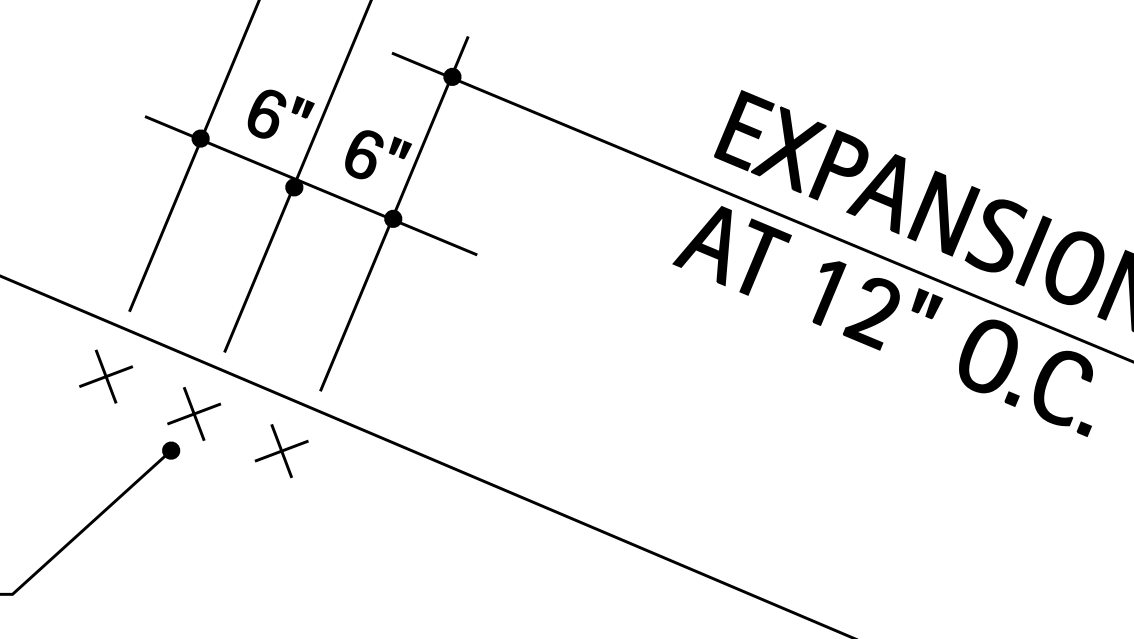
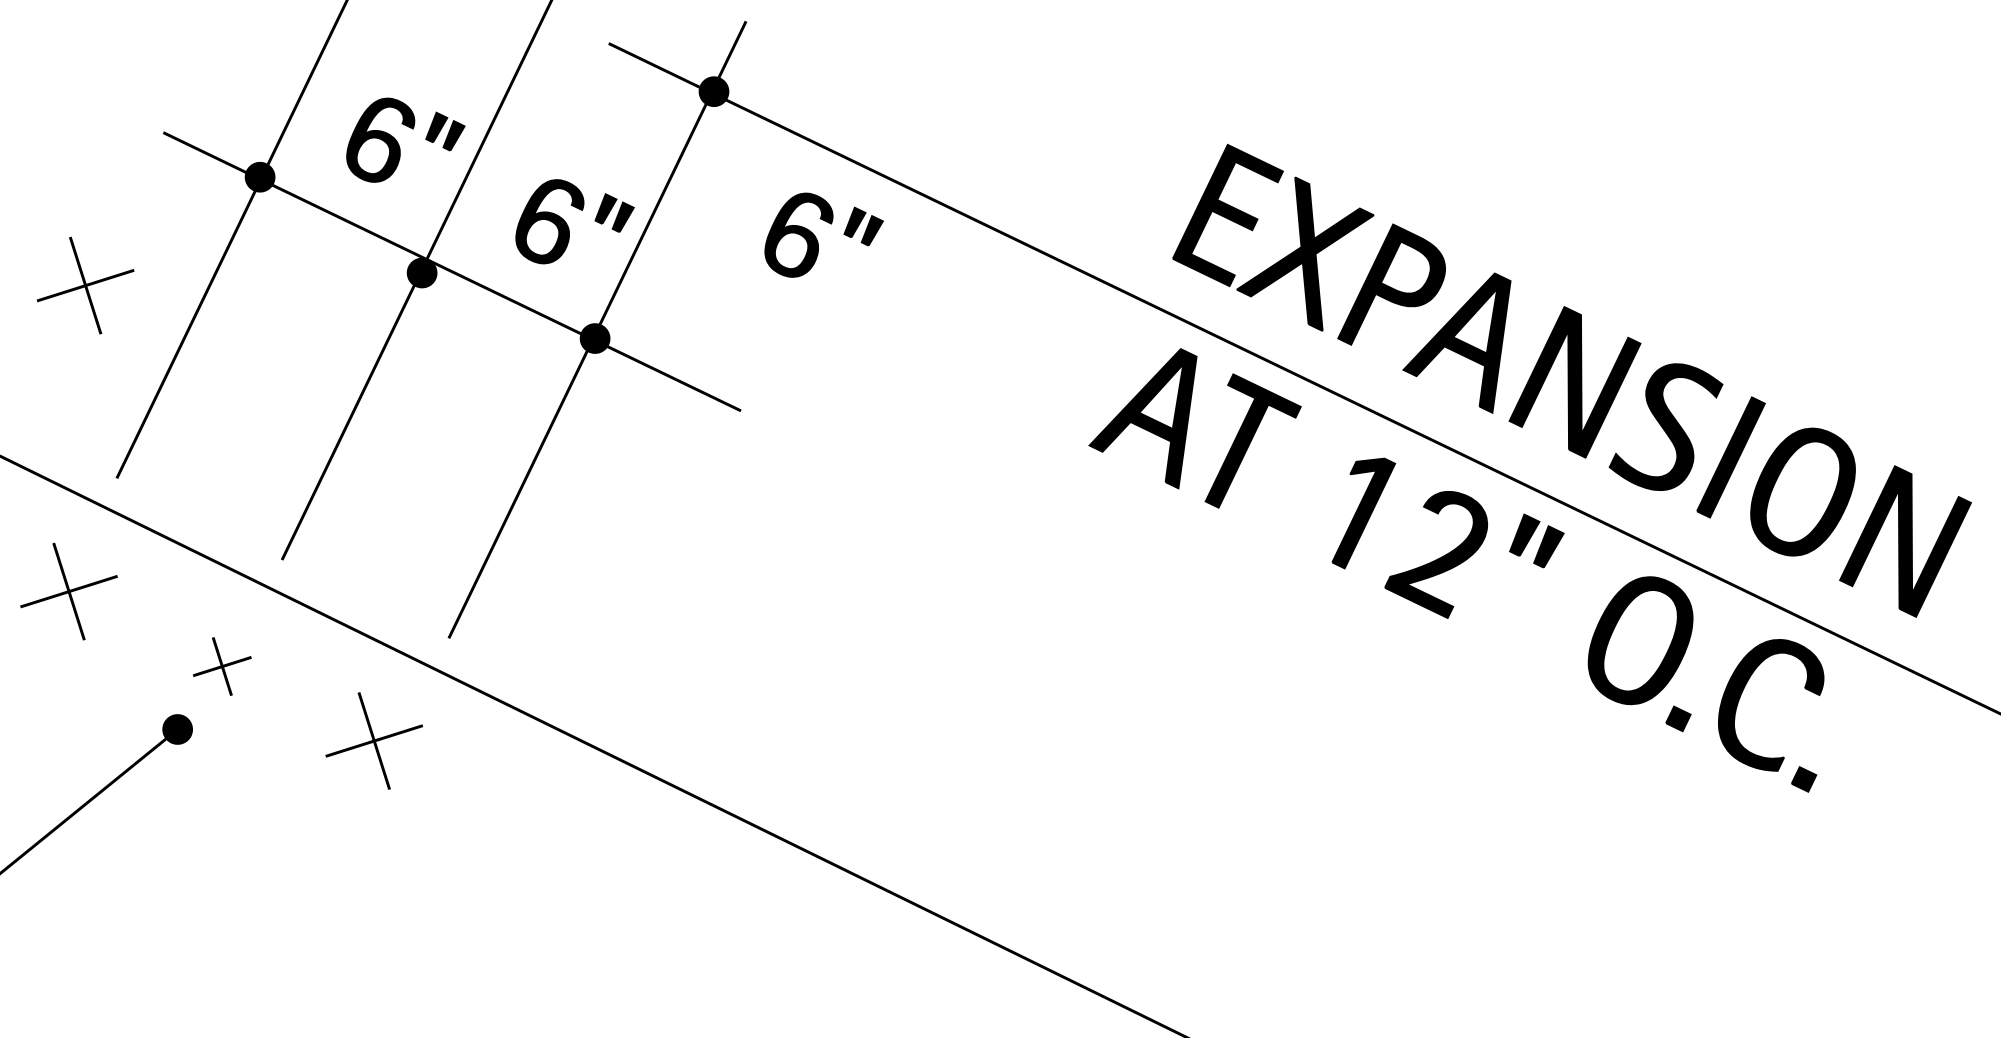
part: (518, 154) -> (824, 236), added
part: (106, 204) -> (86, 285), added
part: (194, 413) -> (222, 665), size x0.6

